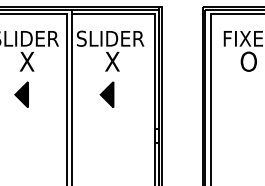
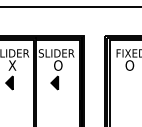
text: (112, 61) -> (57, 65), X -> O

